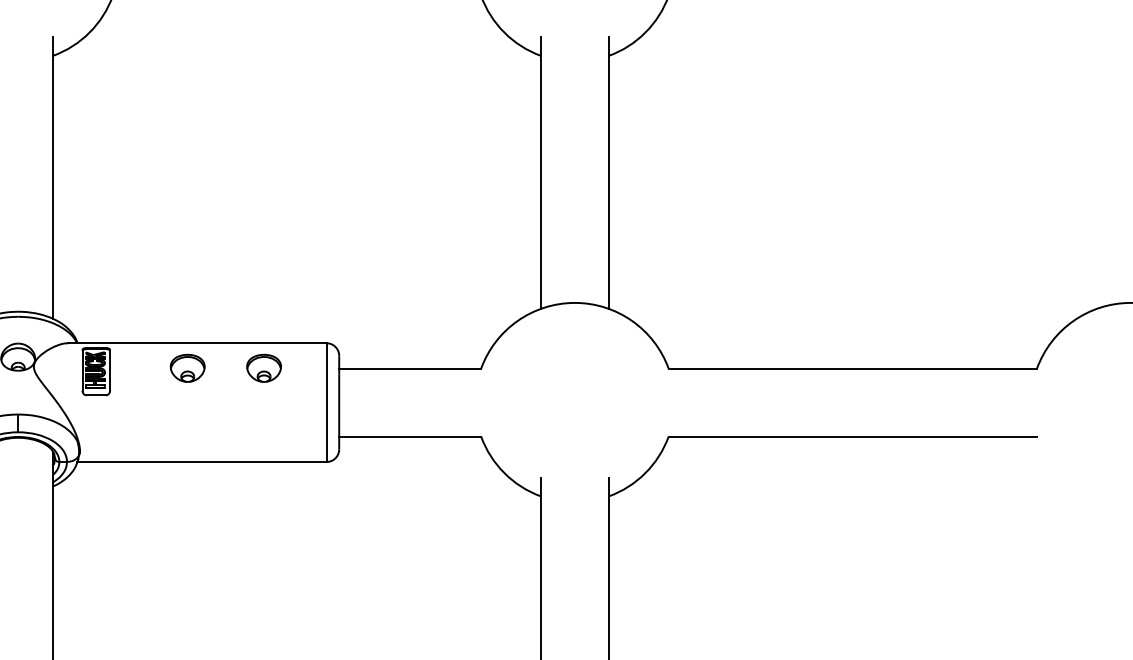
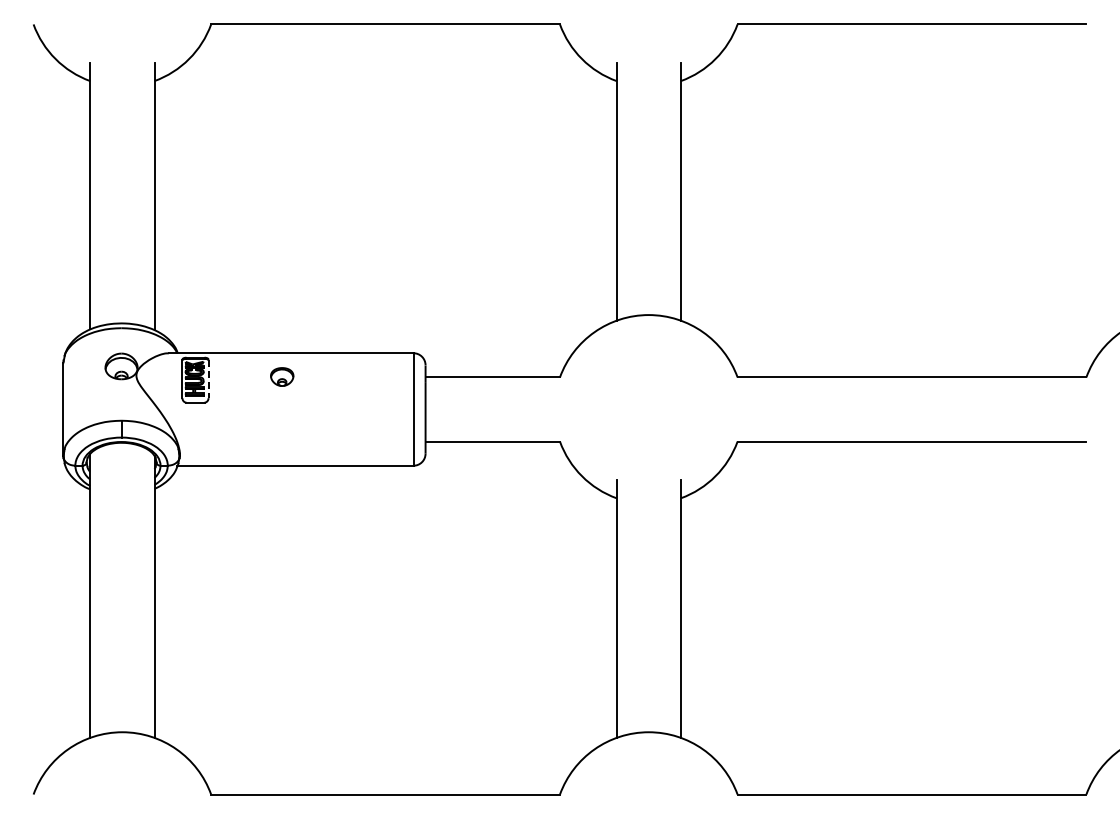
part: (188, 367) -> (282, 376), size x0.7
part: (264, 367) -> (354, 376), removed
line: (110, 370) -> (208, 379), solid -> dashed

